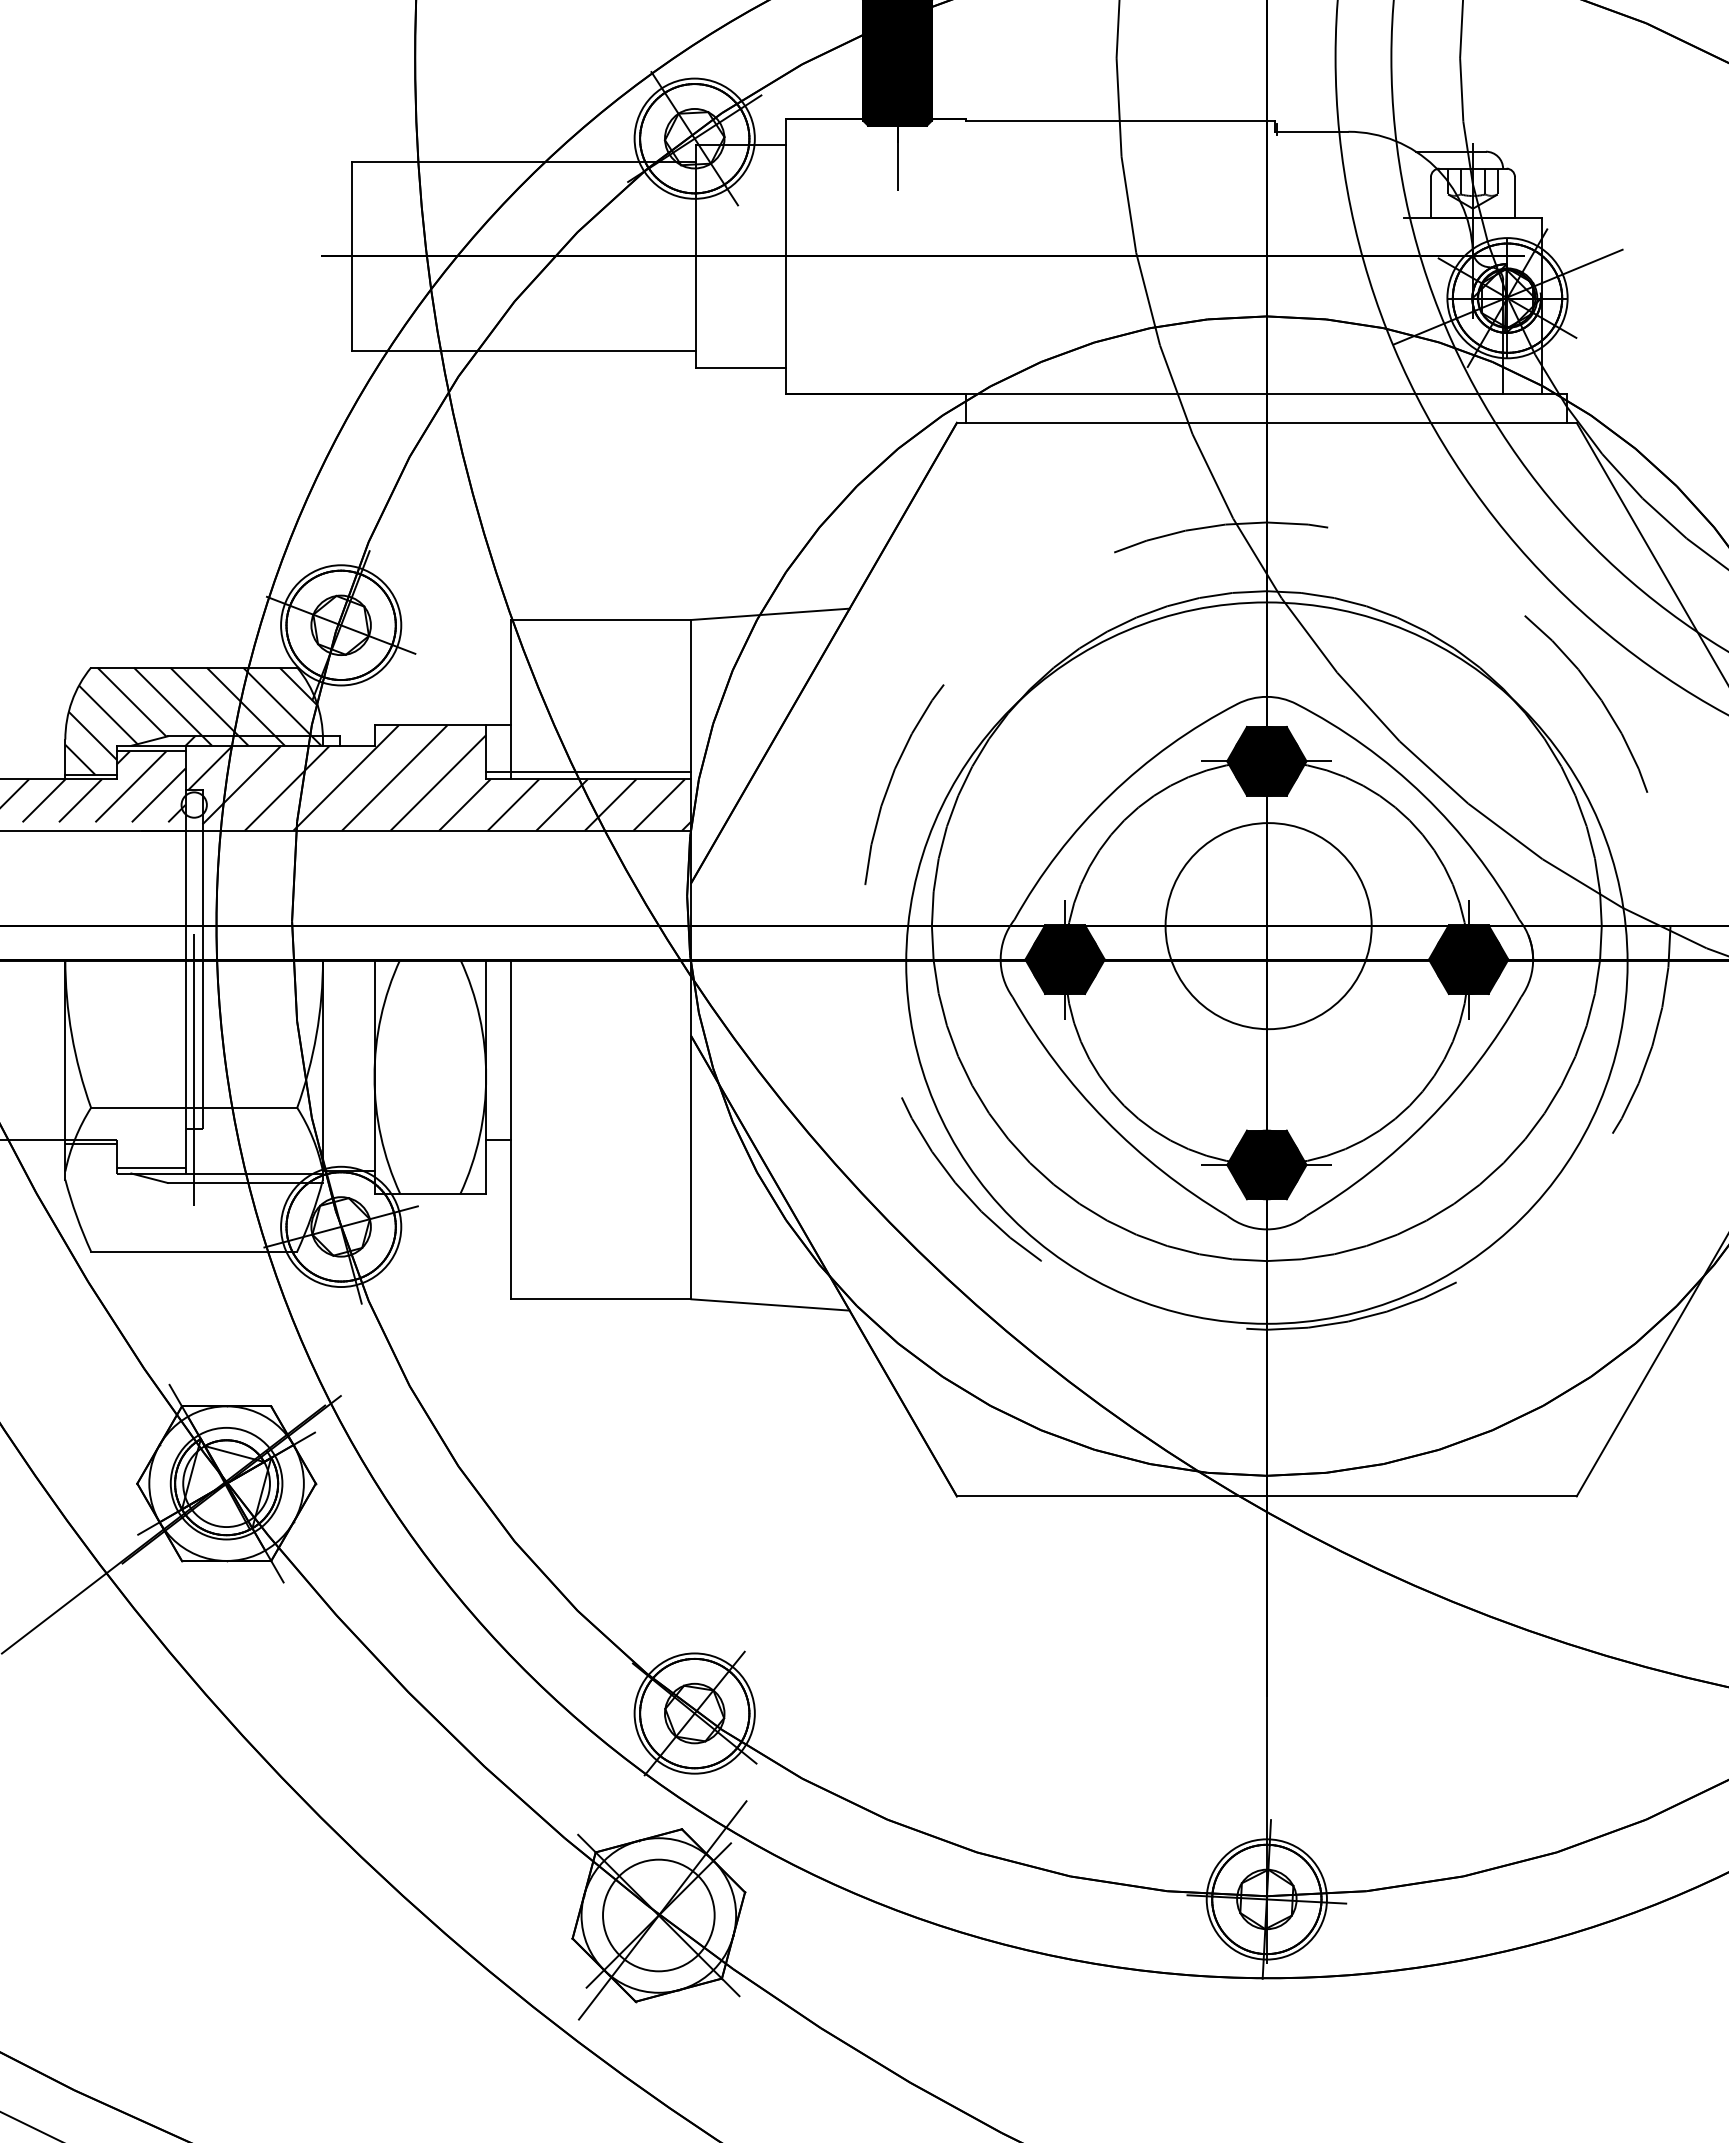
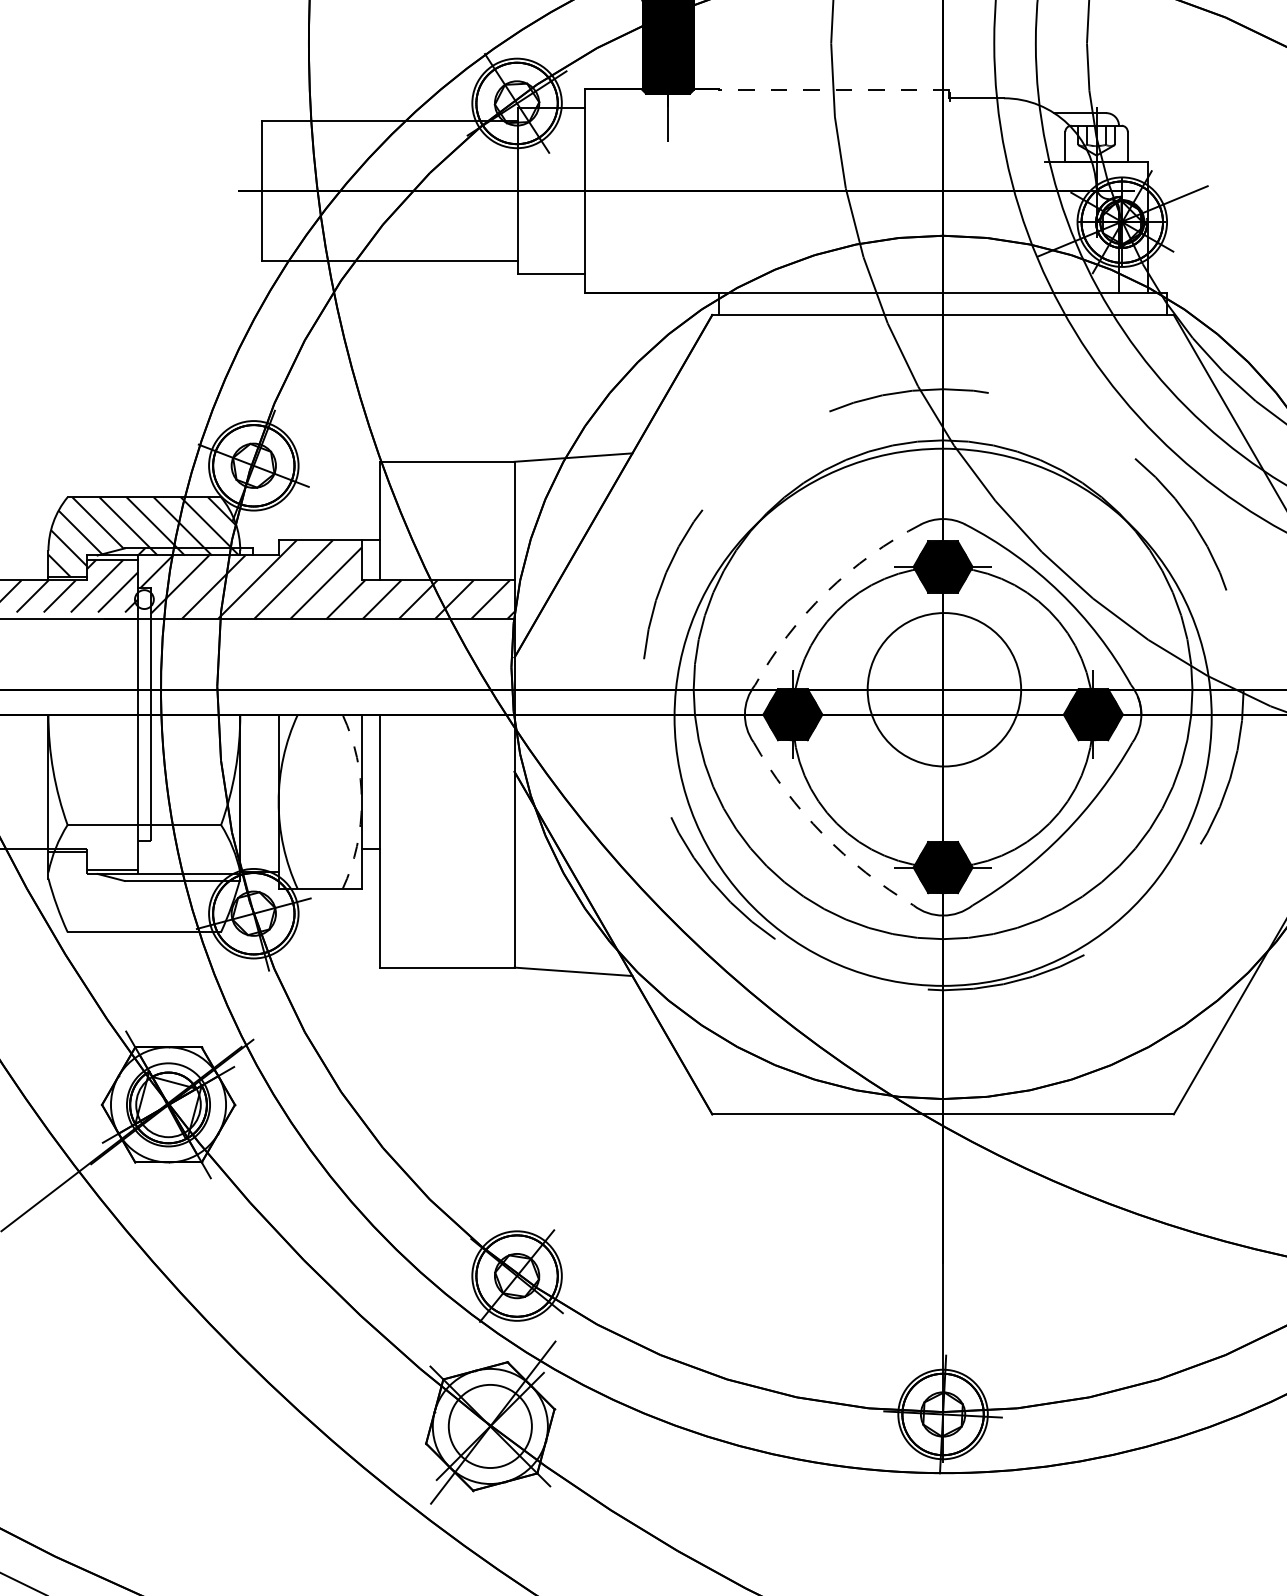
line: (1120, 121) -> (834, 90), solid -> dashed
line: (588, 772) -> (437, 575), removed
arc: (1110, 795) -> (826, 592), solid -> dashed
line: (194, 1069) -> (144, 796), removed
arc: (486, 1076) -> (362, 801), solid -> dashed
arc: (1105, 1120) -> (822, 834), solid -> dashed

